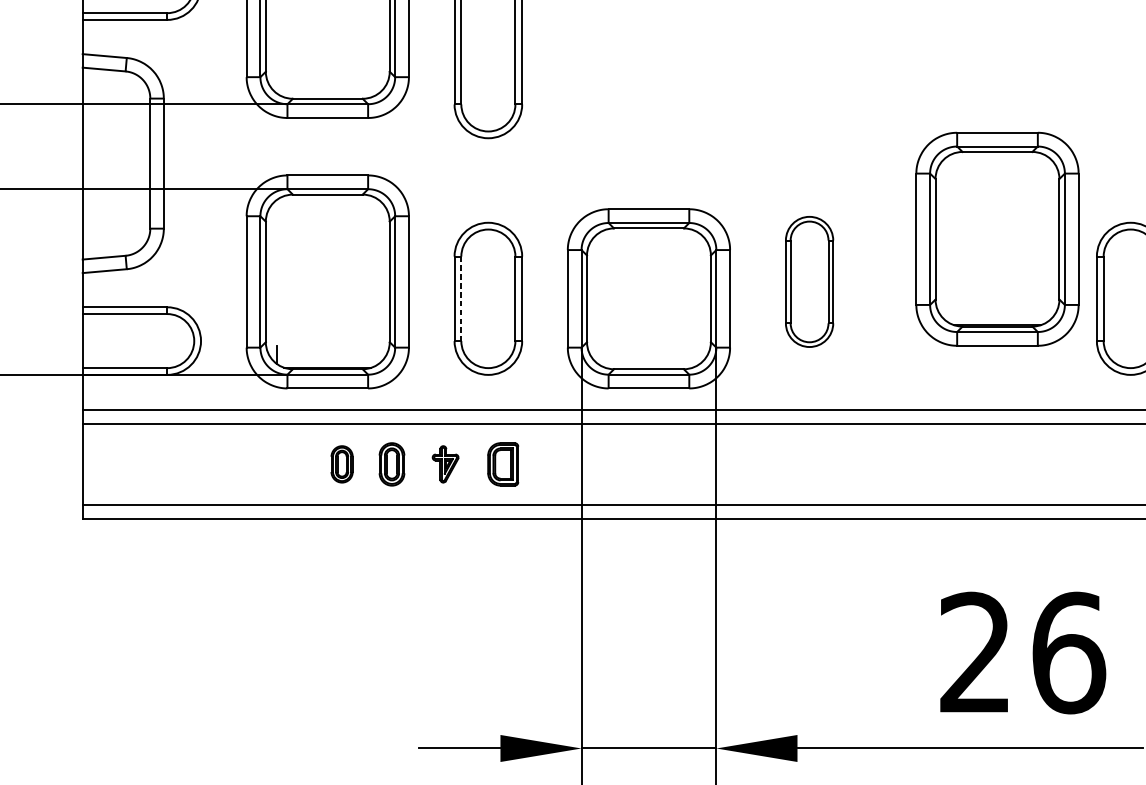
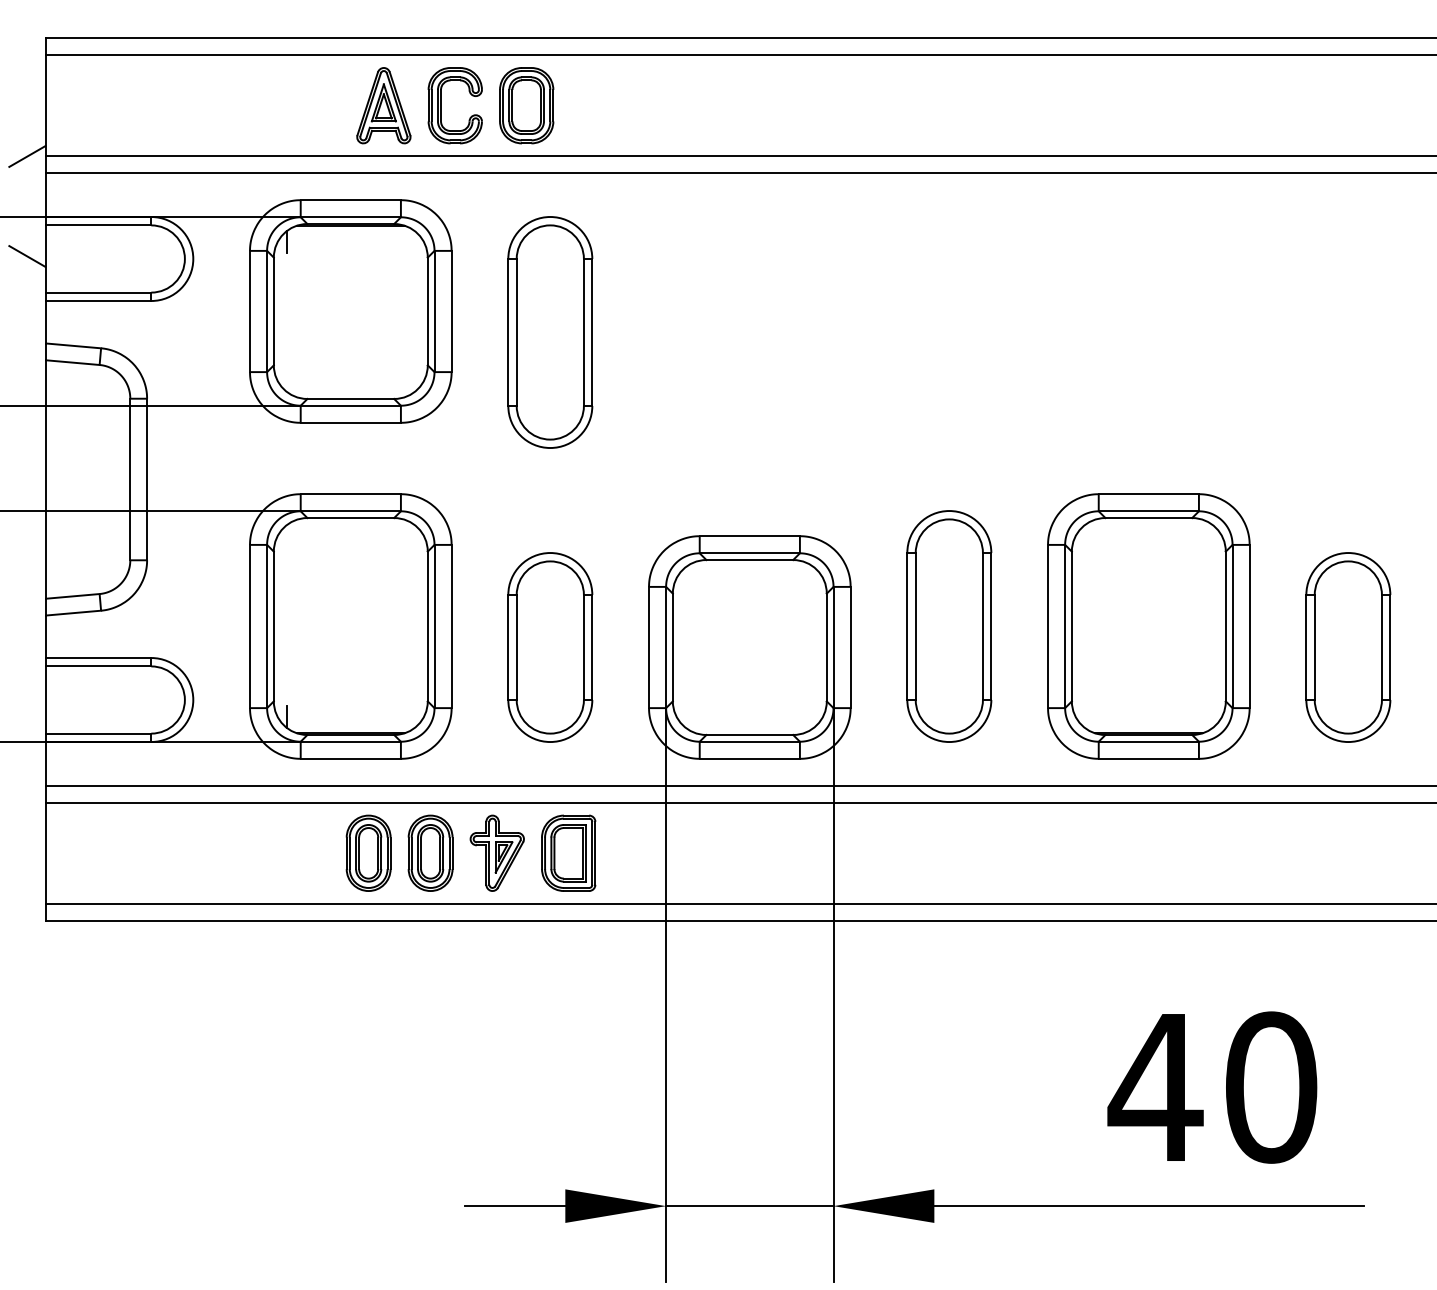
part: (997, 239) -> (1148, 626), moved
part: (809, 281) -> (949, 626), size x1.43
line: (461, 298) -> (516, 647), dashed -> solid
part: (342, 463) -> (368, 852), size x1.67
part: (391, 463) -> (430, 852), size x1.43
part: (445, 463) -> (496, 852), size x1.67
part: (503, 463) -> (568, 852), size x1.43
text: (1021, 652) -> (1212, 1087), 26 -> 40

